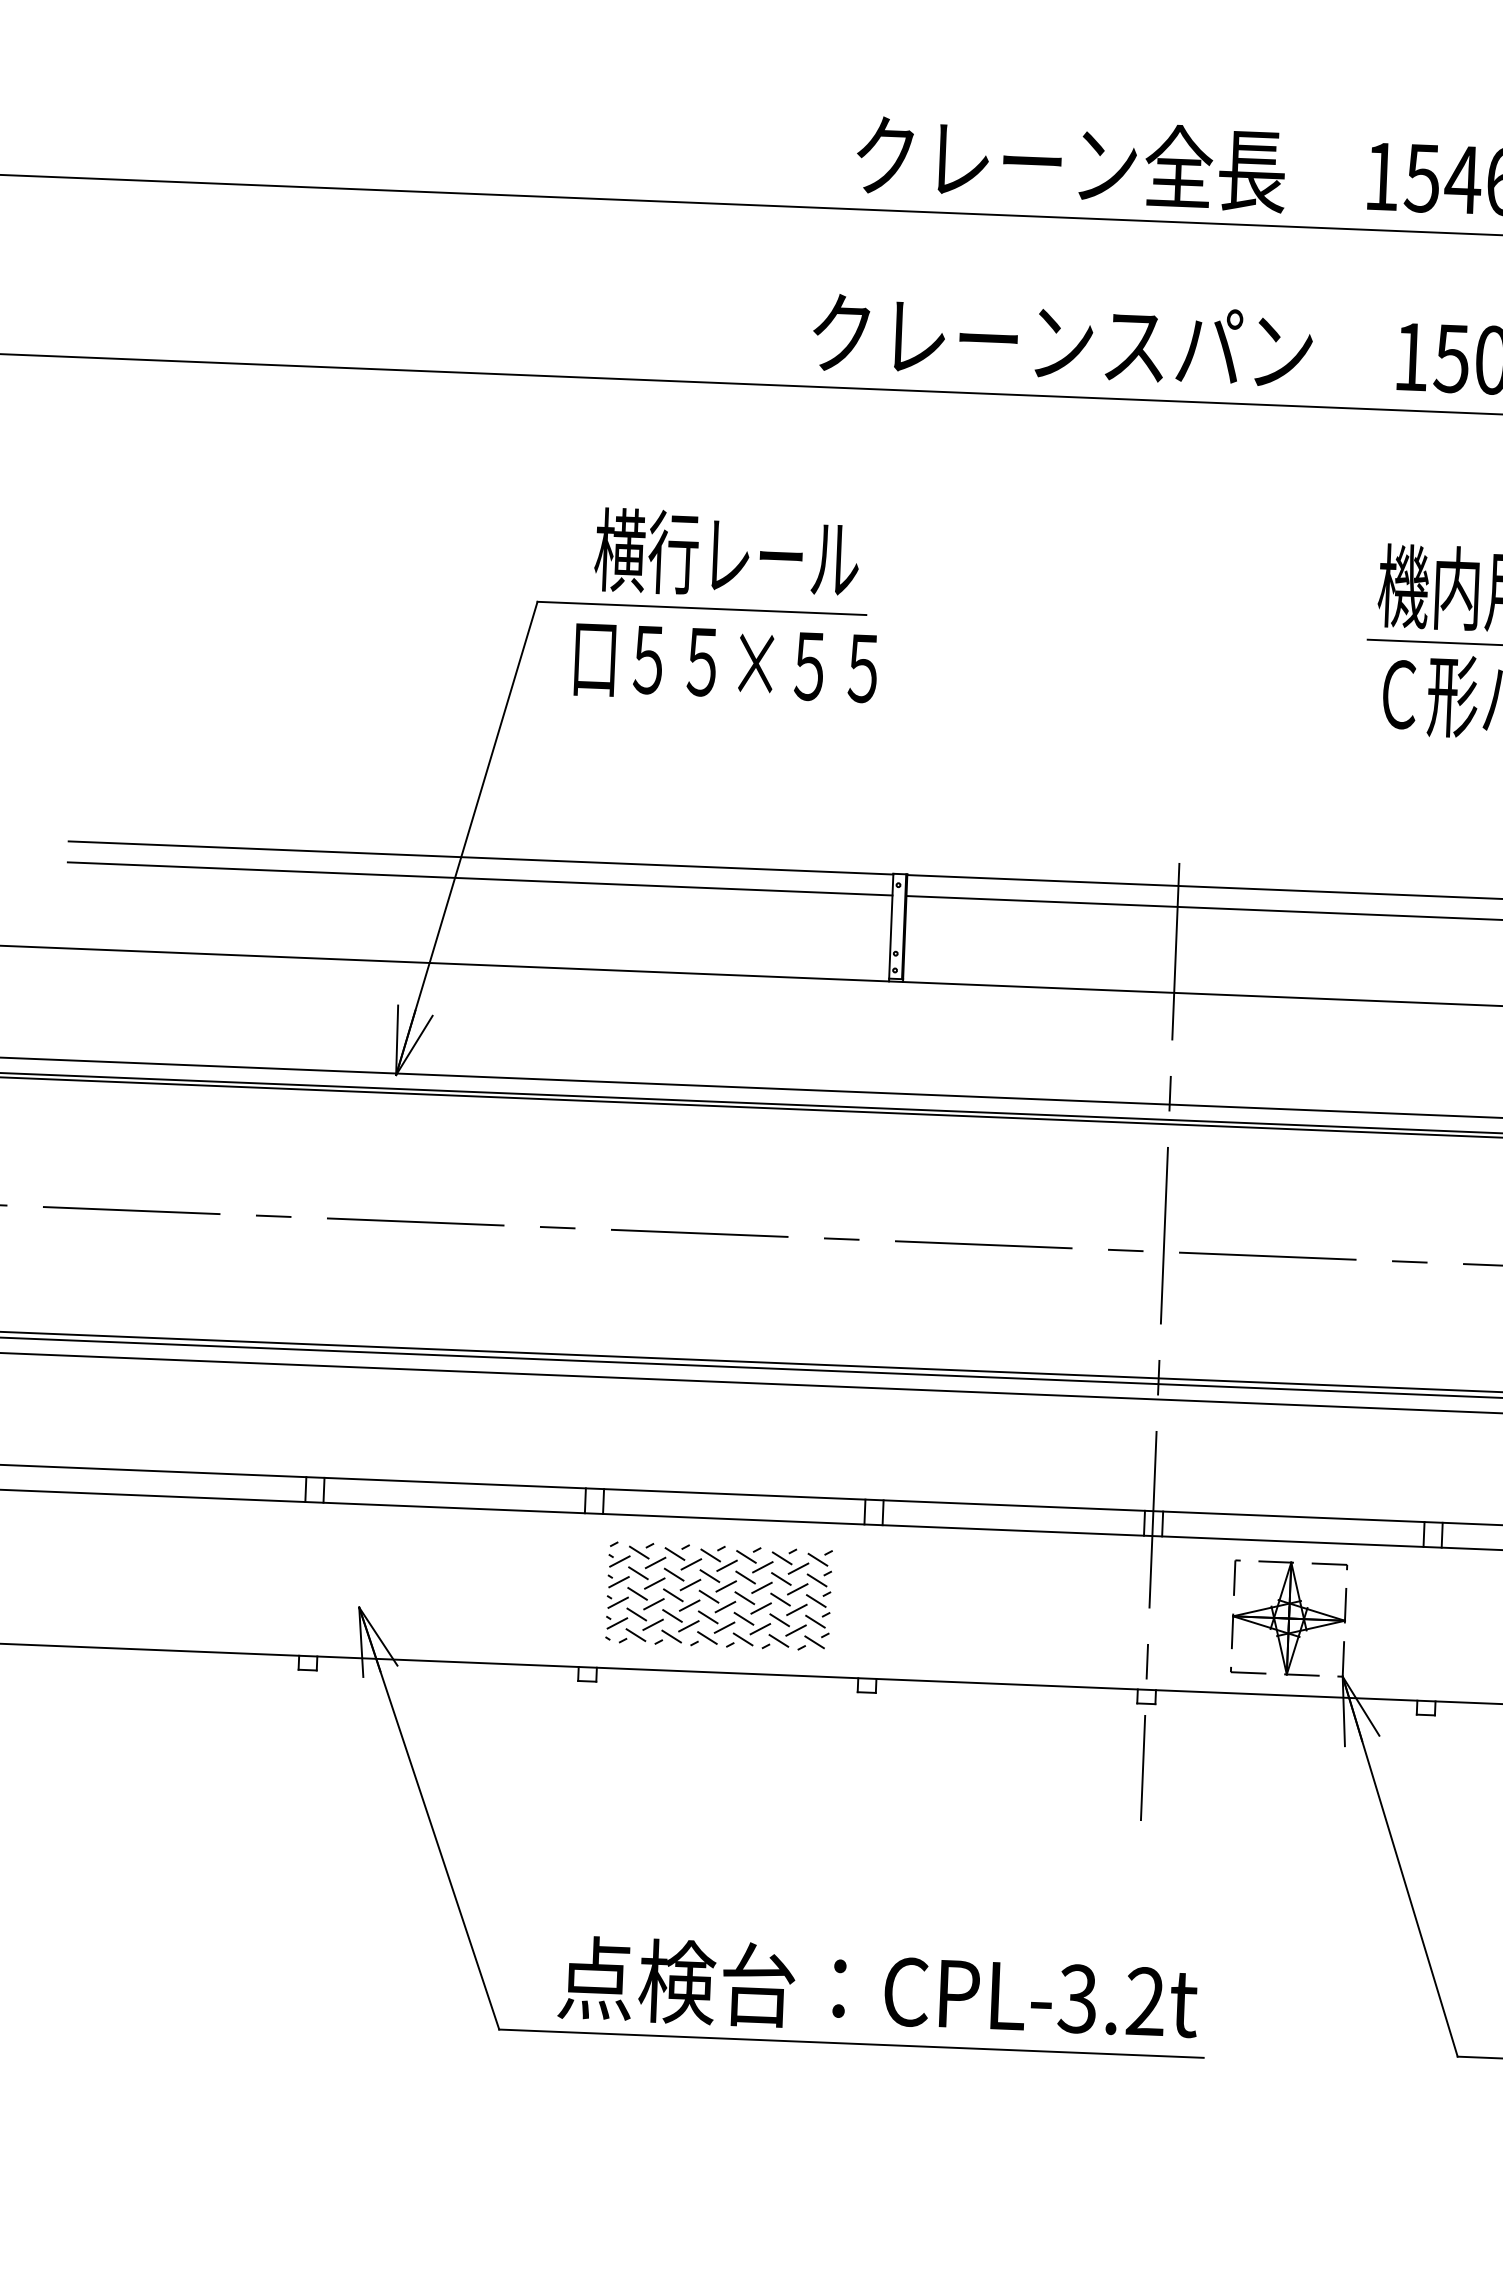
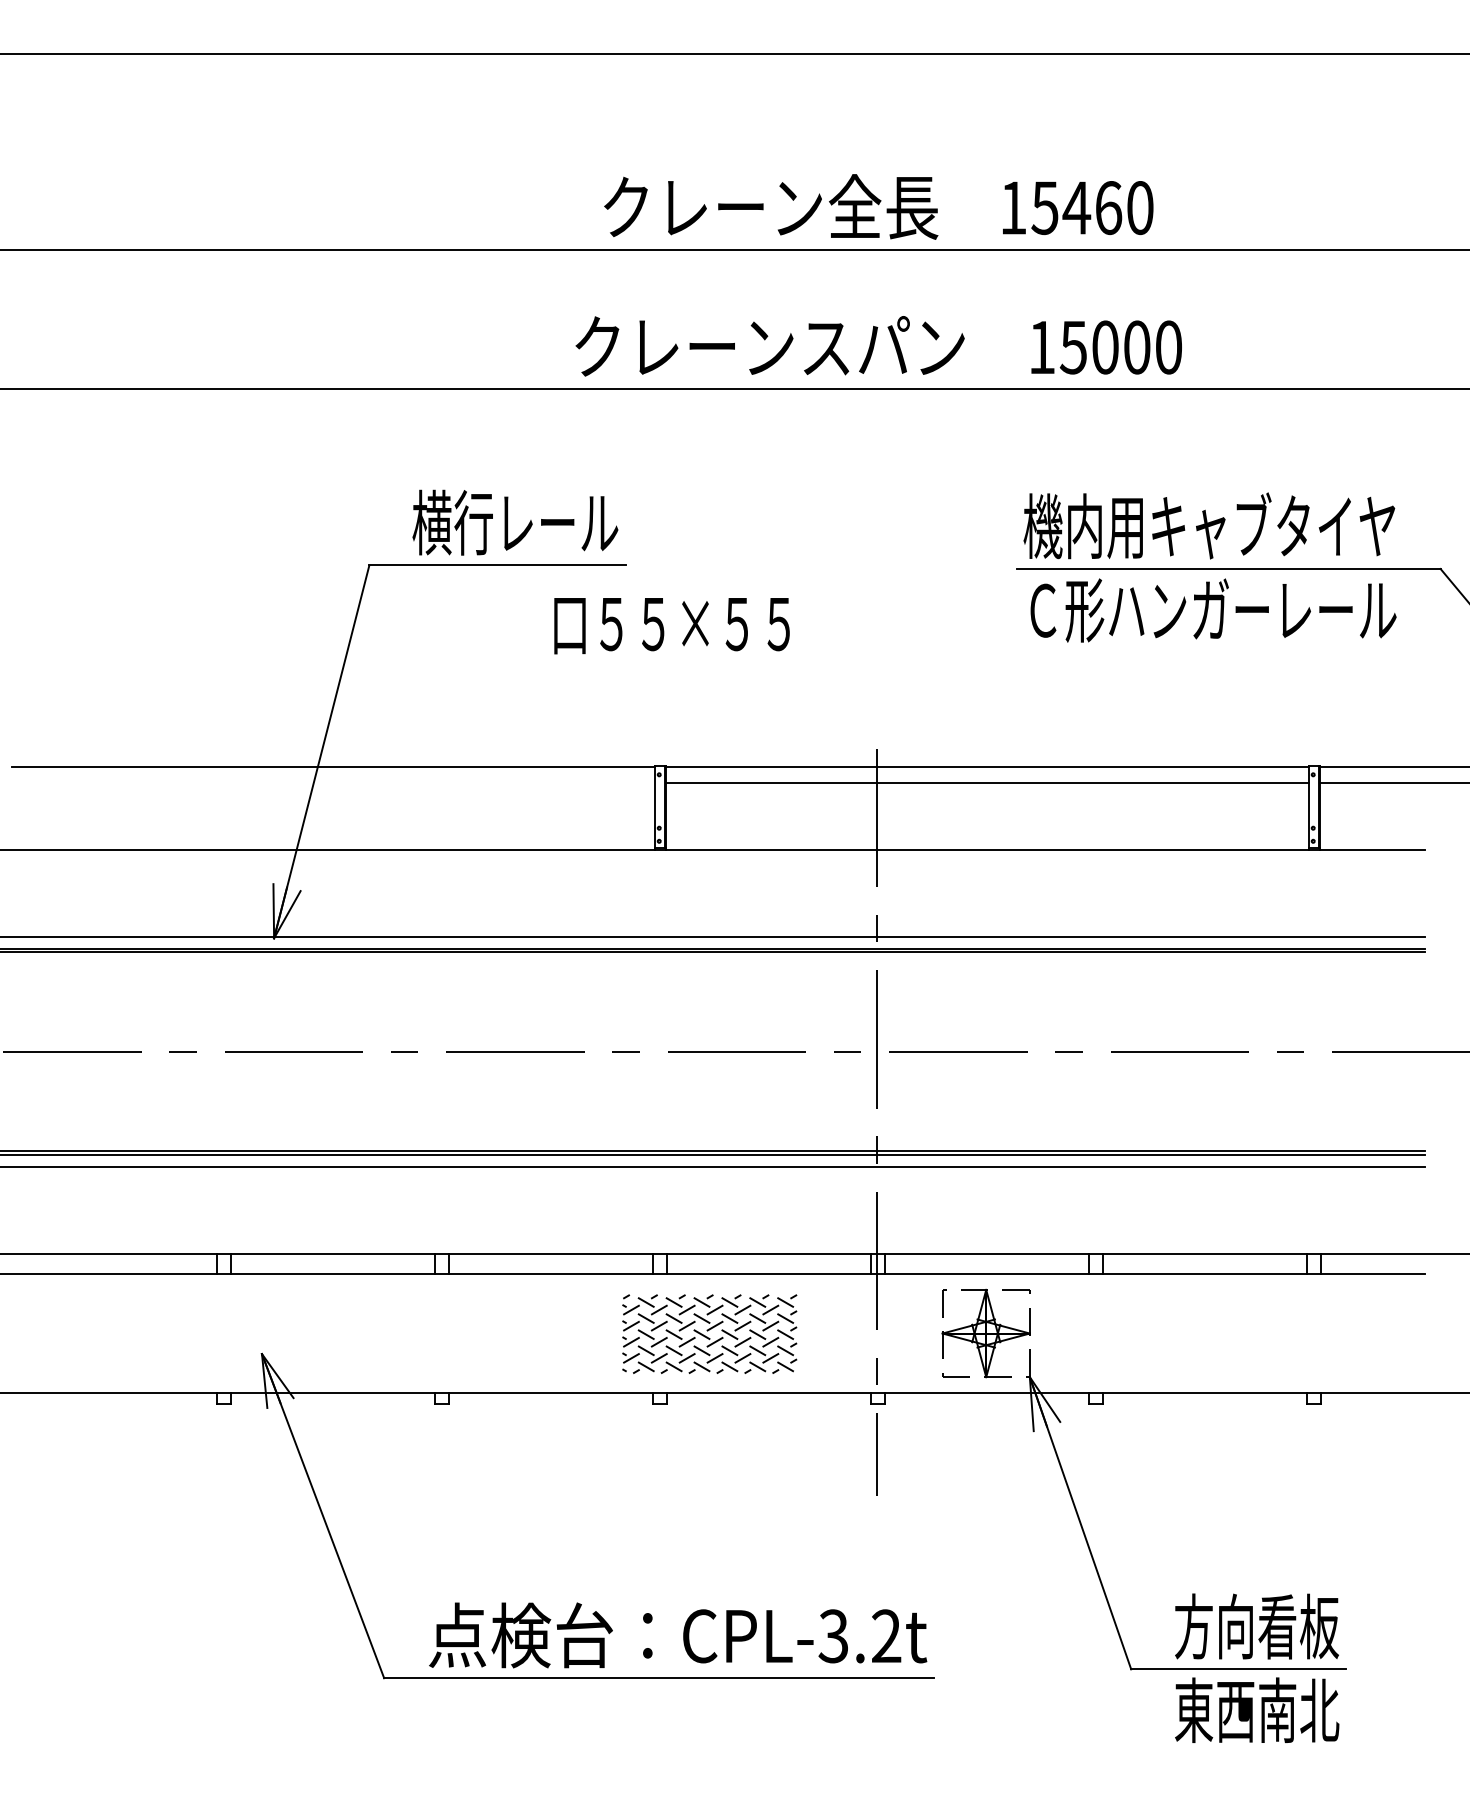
text: (725, 665) -> (671, 626), moved
line: (479, 878) -> (332, 782), removed
part: (718, 1595) -> (709, 1333), moved

